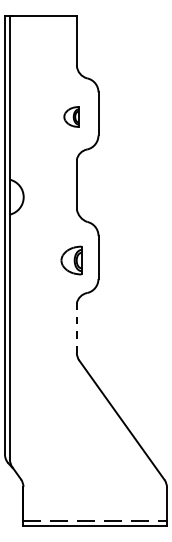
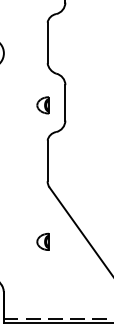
part: (71, 260) -> (43, 105), size x0.71
line: (76, 328) -> (47, 161), dashed -> solid
part: (71, 426) -> (43, 241), added

